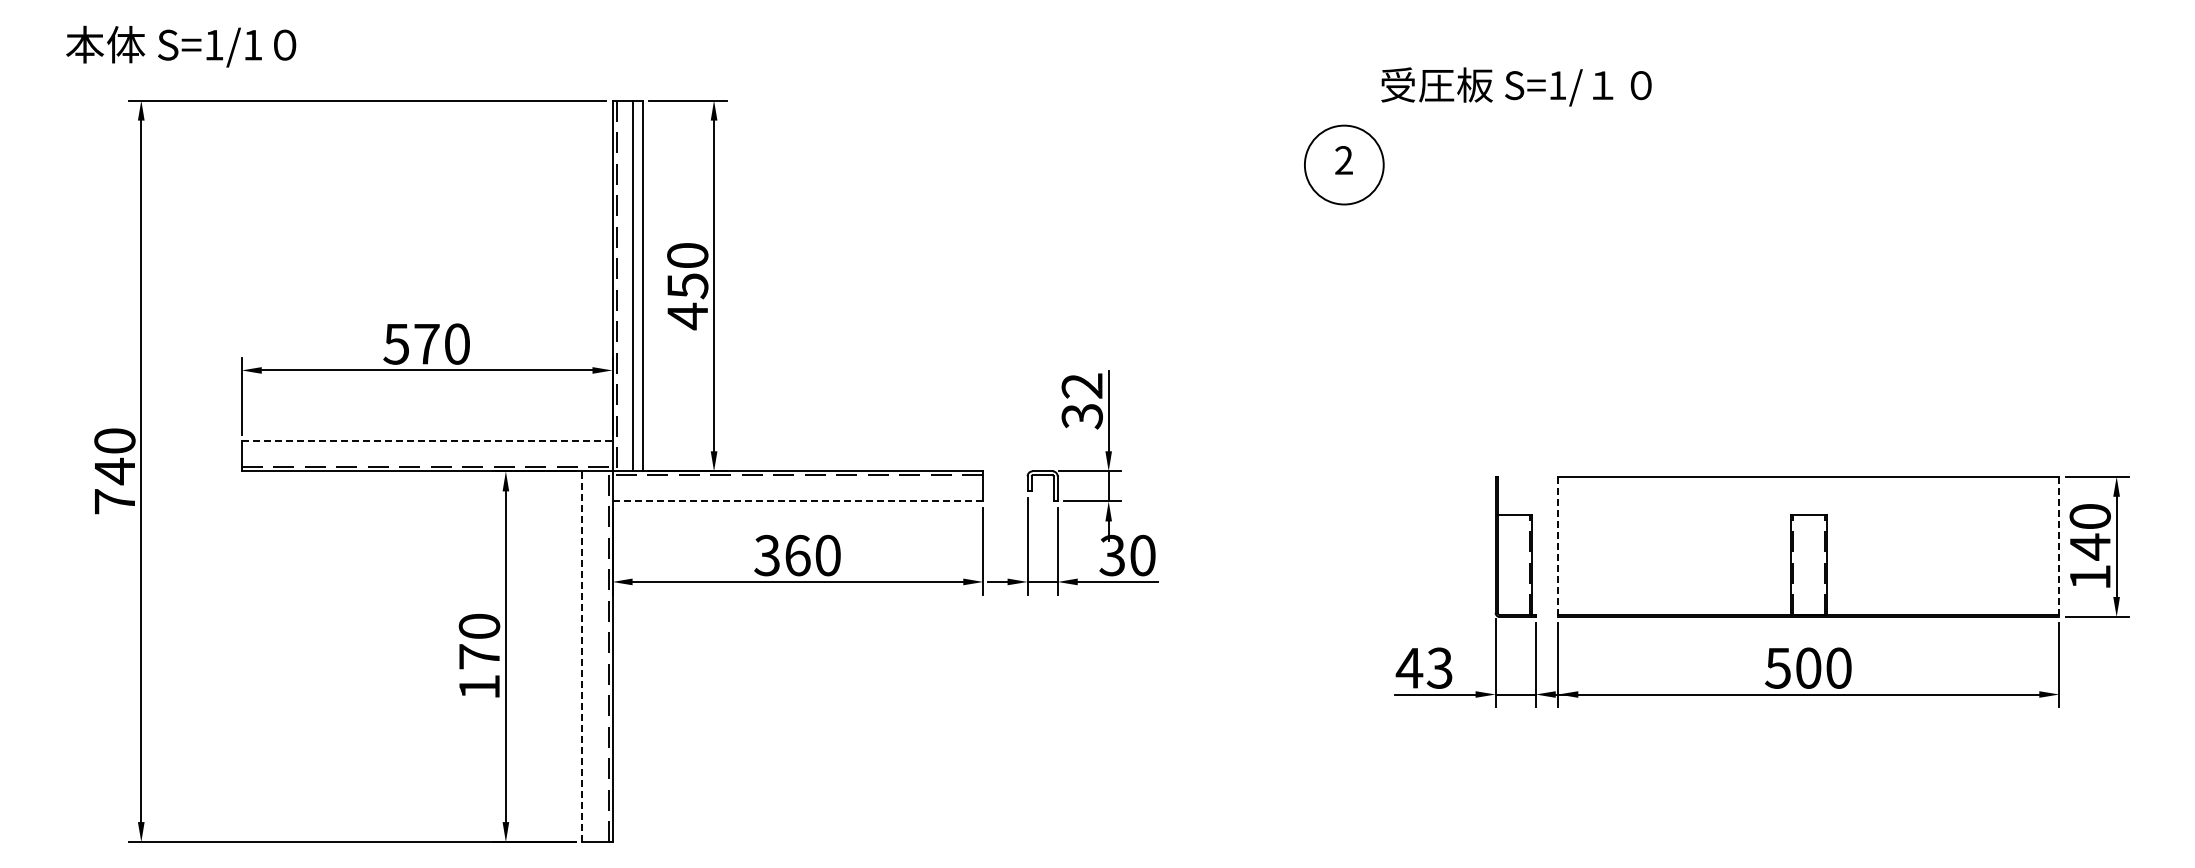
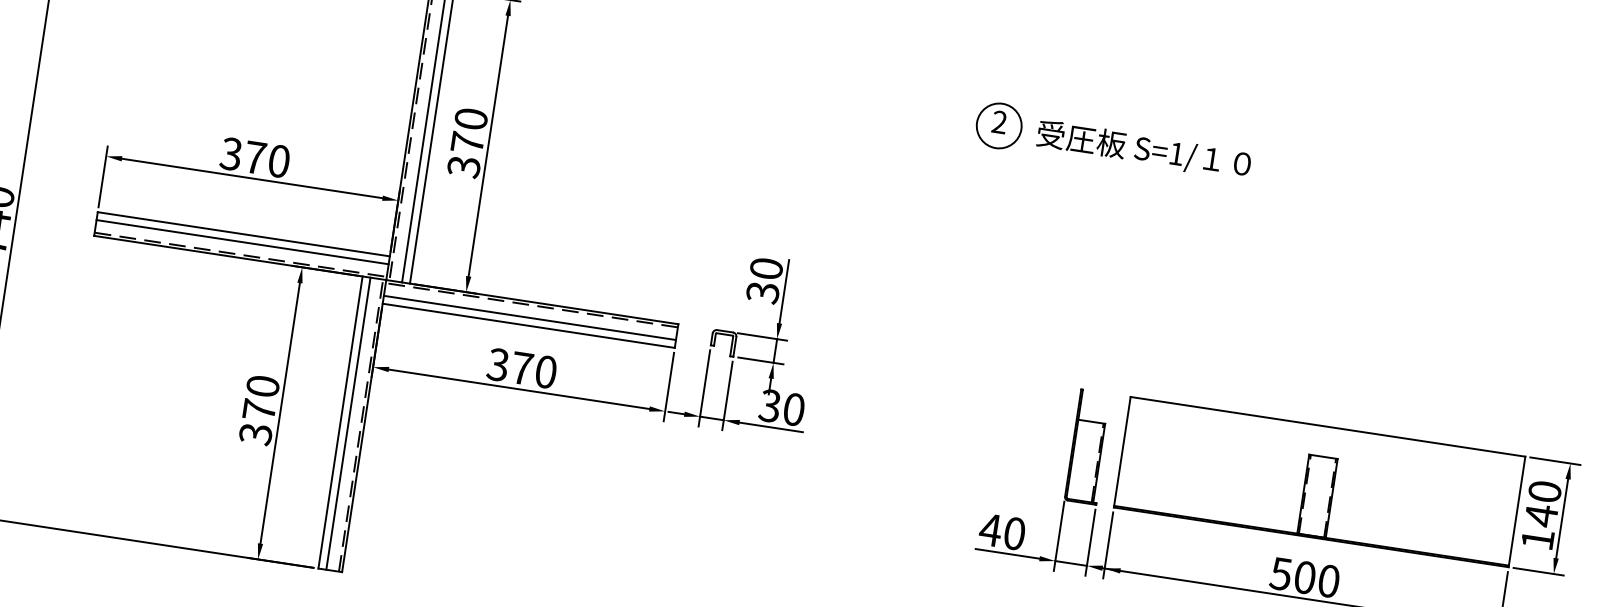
text: (1516, 86) -> (1144, 149), moved
circle: (1344, 164) -> (999, 125), size x0.71
text: (687, 301) -> (465, 155), 450 -> 370
text: (395, 343) -> (230, 153), 570 -> 370
text: (1081, 385) -> (765, 268), 32 -> 30
line: (427, 441) -> (244, 234), dashed -> solid
line: (426, 451) -> (242, 242), added
line: (797, 491) -> (529, 317), added
line: (797, 501) -> (528, 325), dashed -> solid
line: (1558, 547) -> (1122, 452), dashed -> solid
line: (2059, 547) -> (1517, 512), dashed -> solid
text: (797, 555) -> (521, 368), 360 -> 370
line: (582, 656) -> (340, 422), dashed -> solid
line: (592, 656) -> (348, 423), added
text: (1439, 667) -> (1014, 533), 43 -> 40
text: (479, 687) -> (255, 434), 170 -> 370

